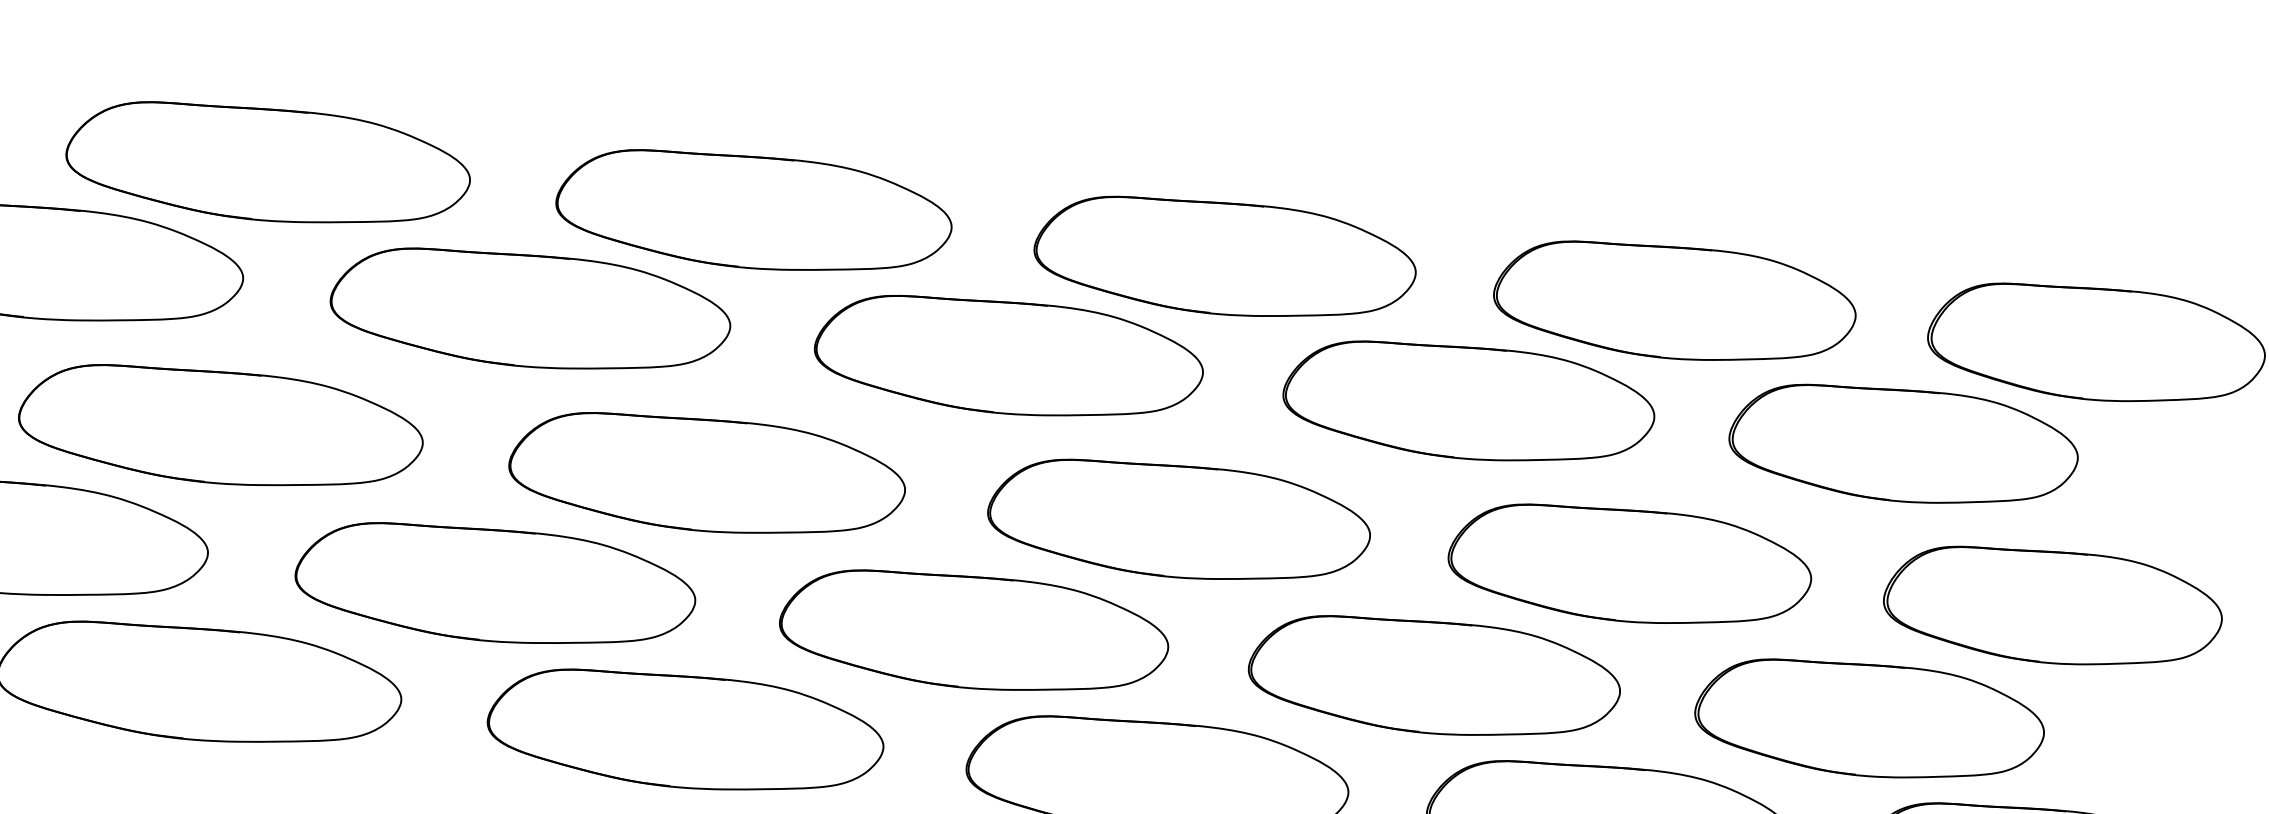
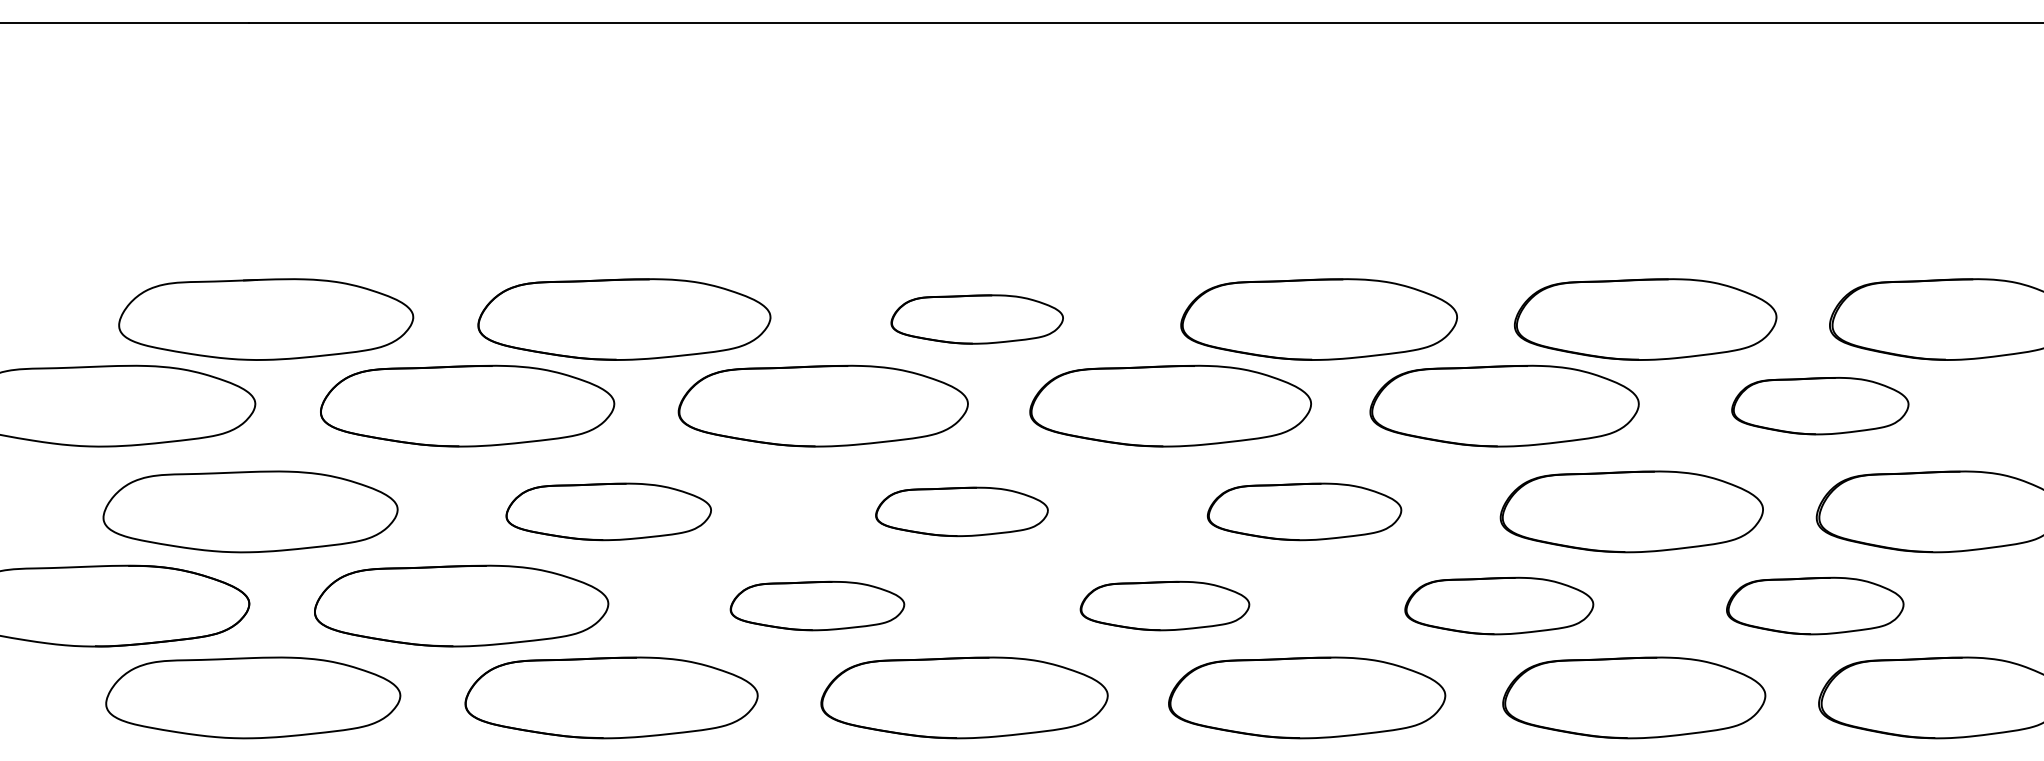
part: (754, 212) -> (977, 319), size x0.6
part: (220, 427) -> (608, 511), size x0.7
part: (1904, 444) -> (1820, 405), size x0.7
part: (706, 474) -> (961, 511), size x0.6
part: (1179, 521) -> (1304, 511), size x0.7
part: (495, 584) -> (817, 605), size x0.6
part: (973, 631) -> (1164, 605), size x0.6
part: (1435, 676) -> (1499, 605), size x0.7
part: (1870, 719) -> (1815, 605), size x0.7

